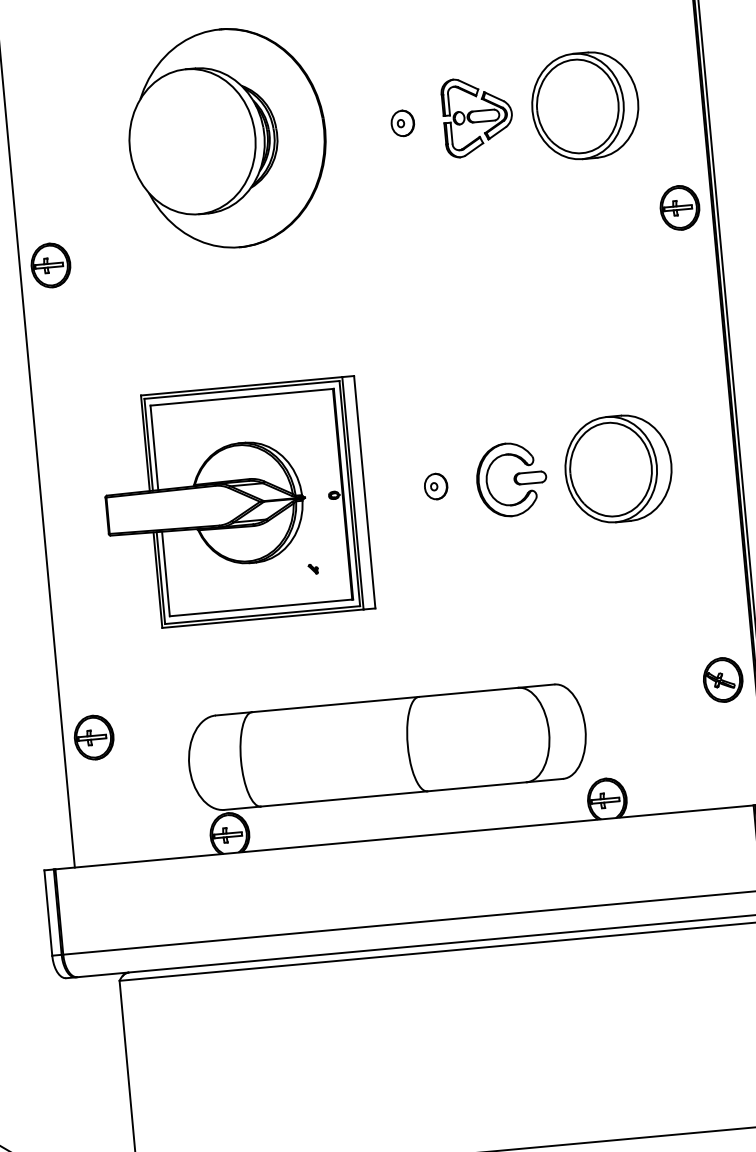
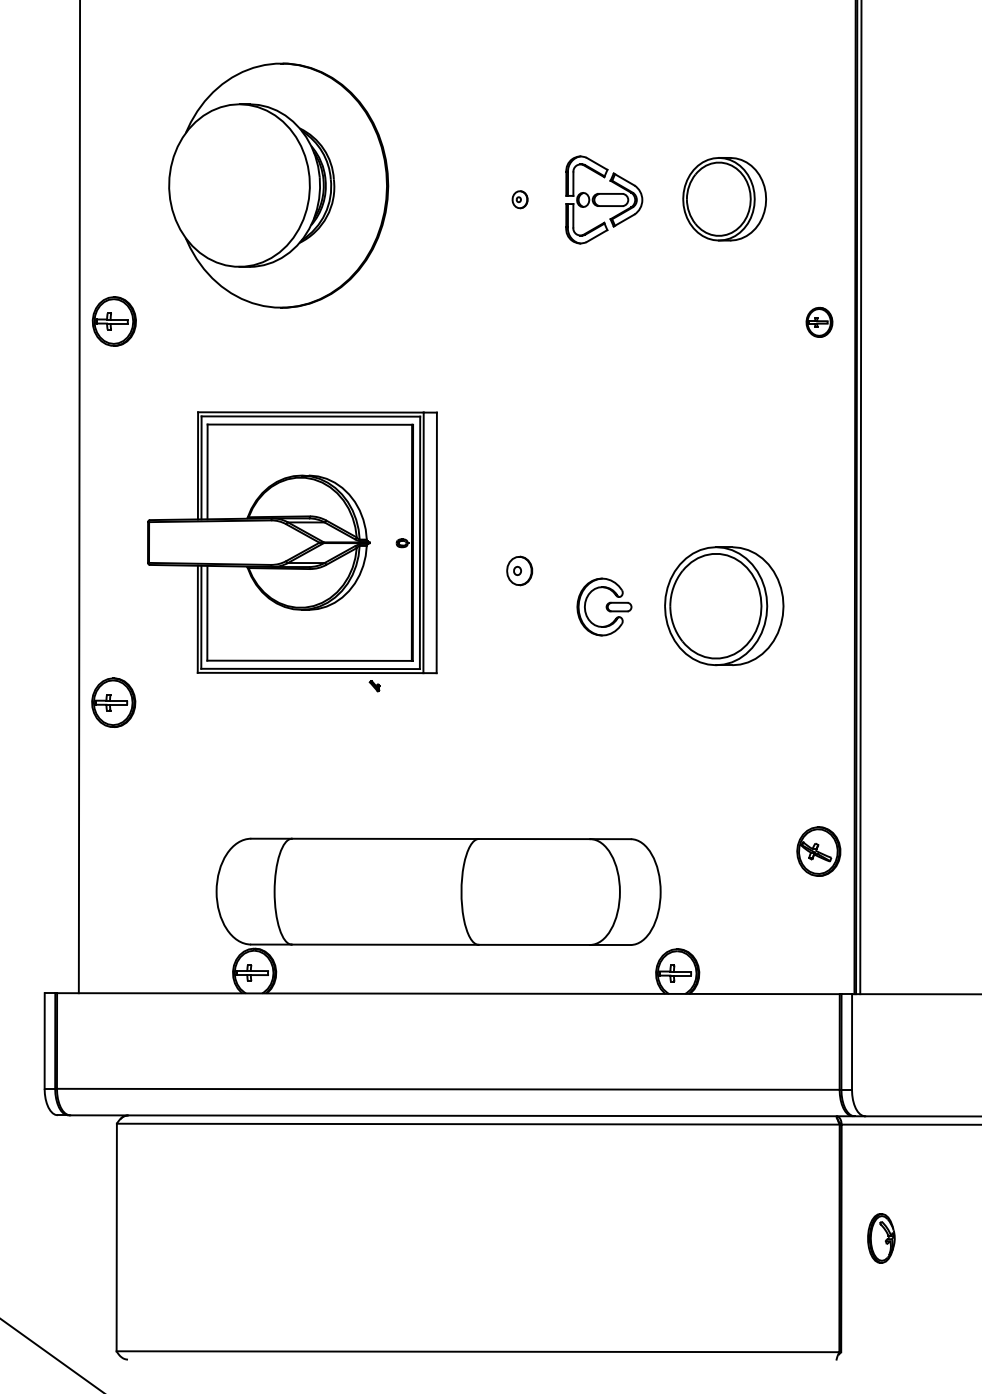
part: (585, 106) -> (724, 199), size x0.7
part: (402, 123) -> (519, 199), size x0.6
part: (227, 138) -> (278, 185), moved
part: (679, 208) -> (819, 322), size x0.6
part: (511, 479) -> (604, 606), size x0.7
part: (435, 486) -> (519, 570), moved
part: (236, 503) -> (292, 542), moved
part: (93, 737) -> (113, 702), moved

